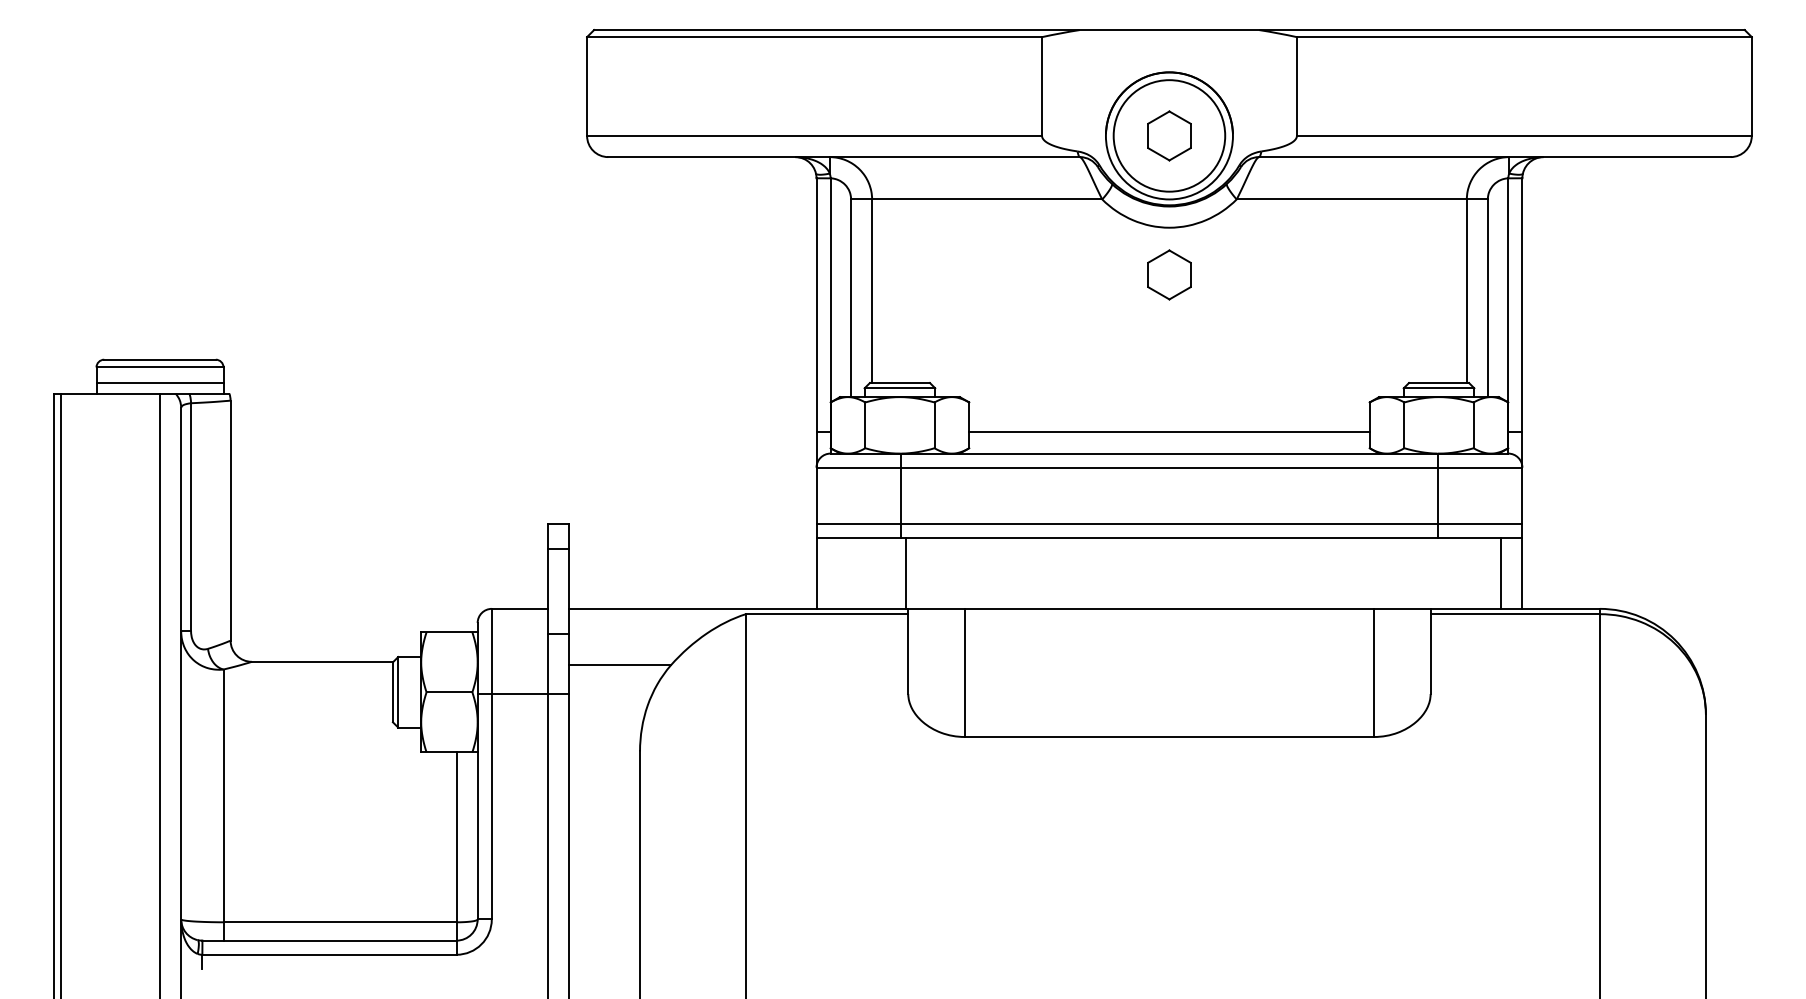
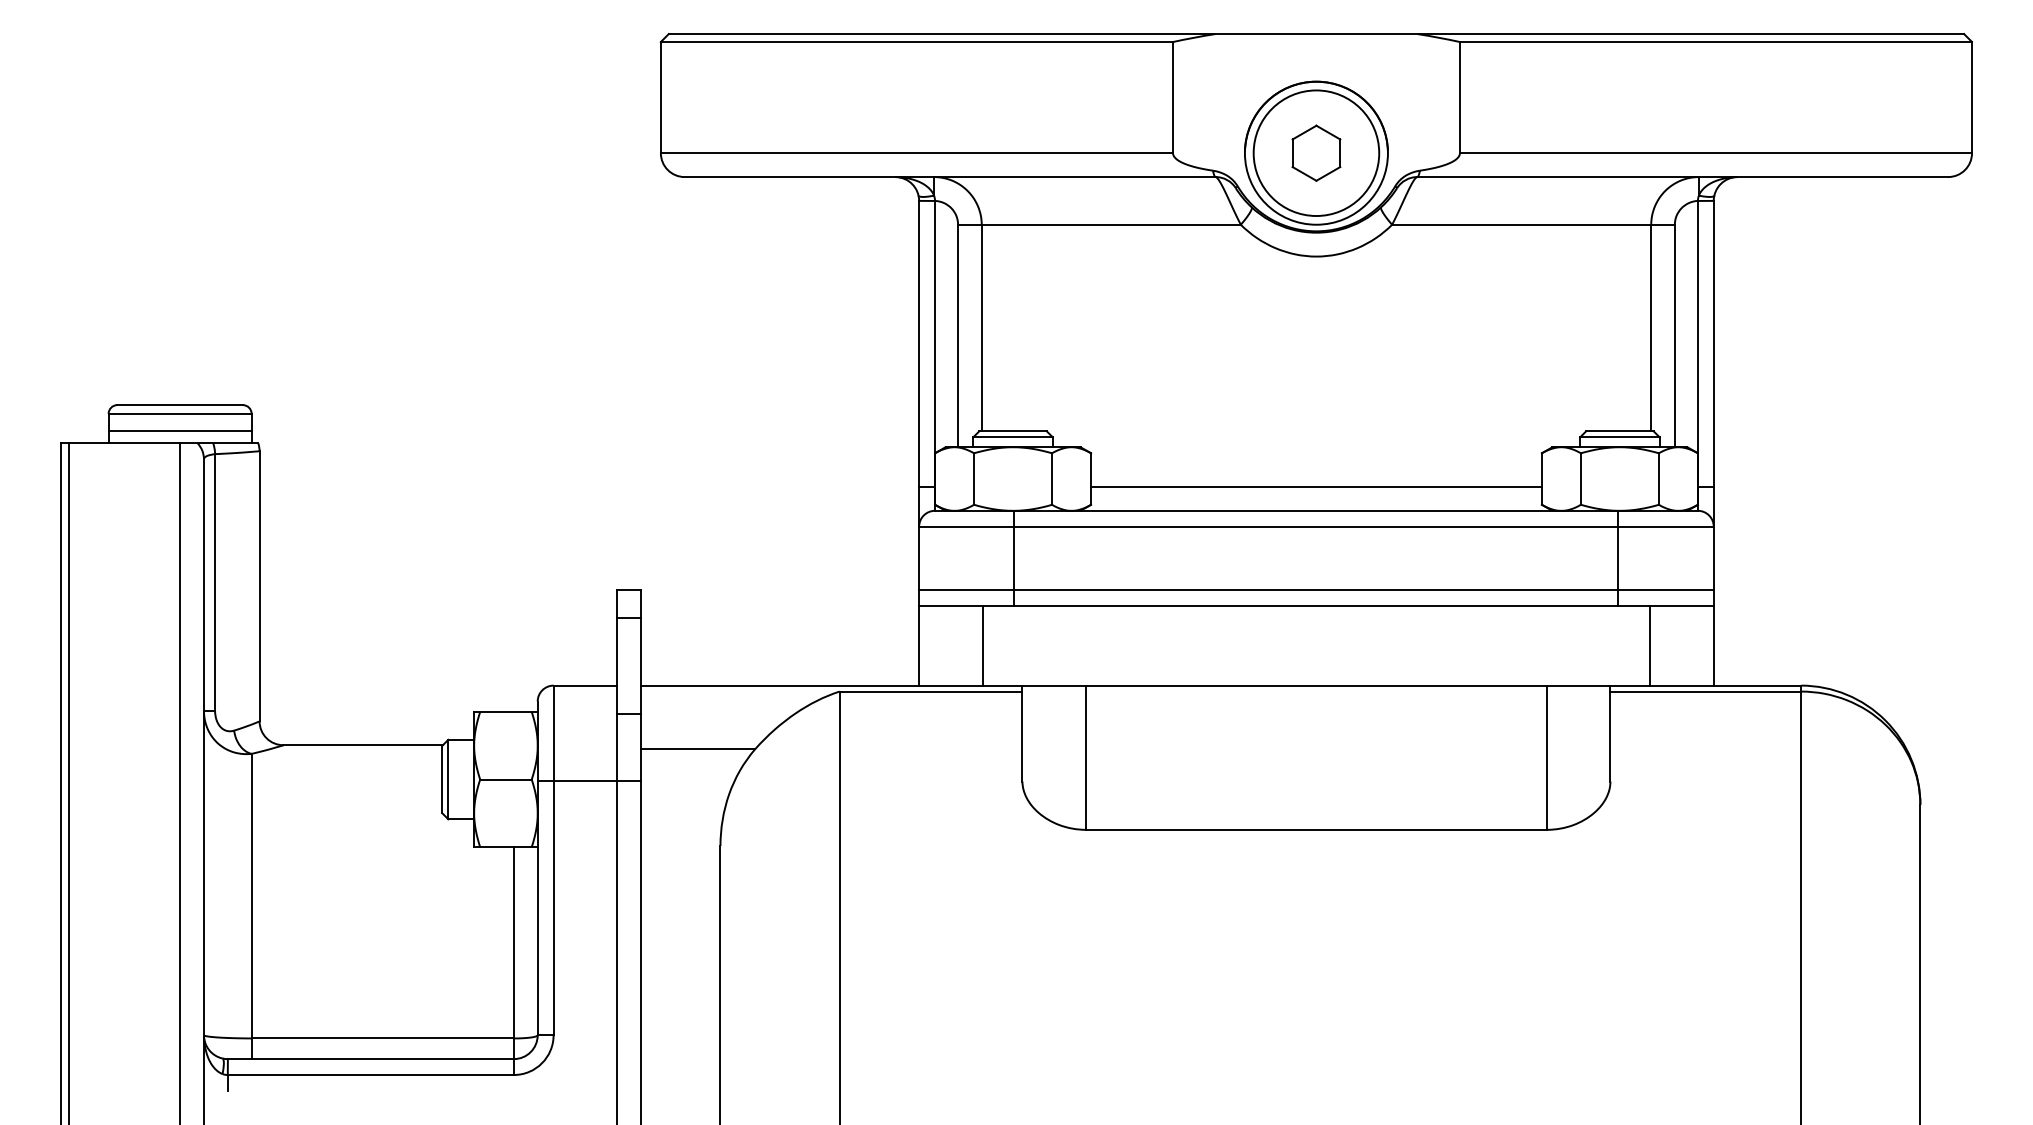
part: (1169, 274) -> (1316, 309), removed
line: (905, 573) -> (982, 645), moved
line: (1500, 573) -> (1649, 645), moved

